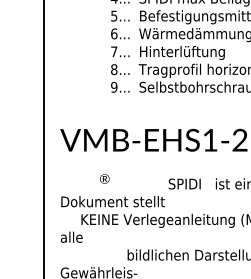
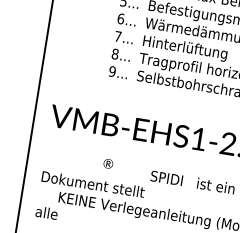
text: (104, 178) -> (108, 163), moved

